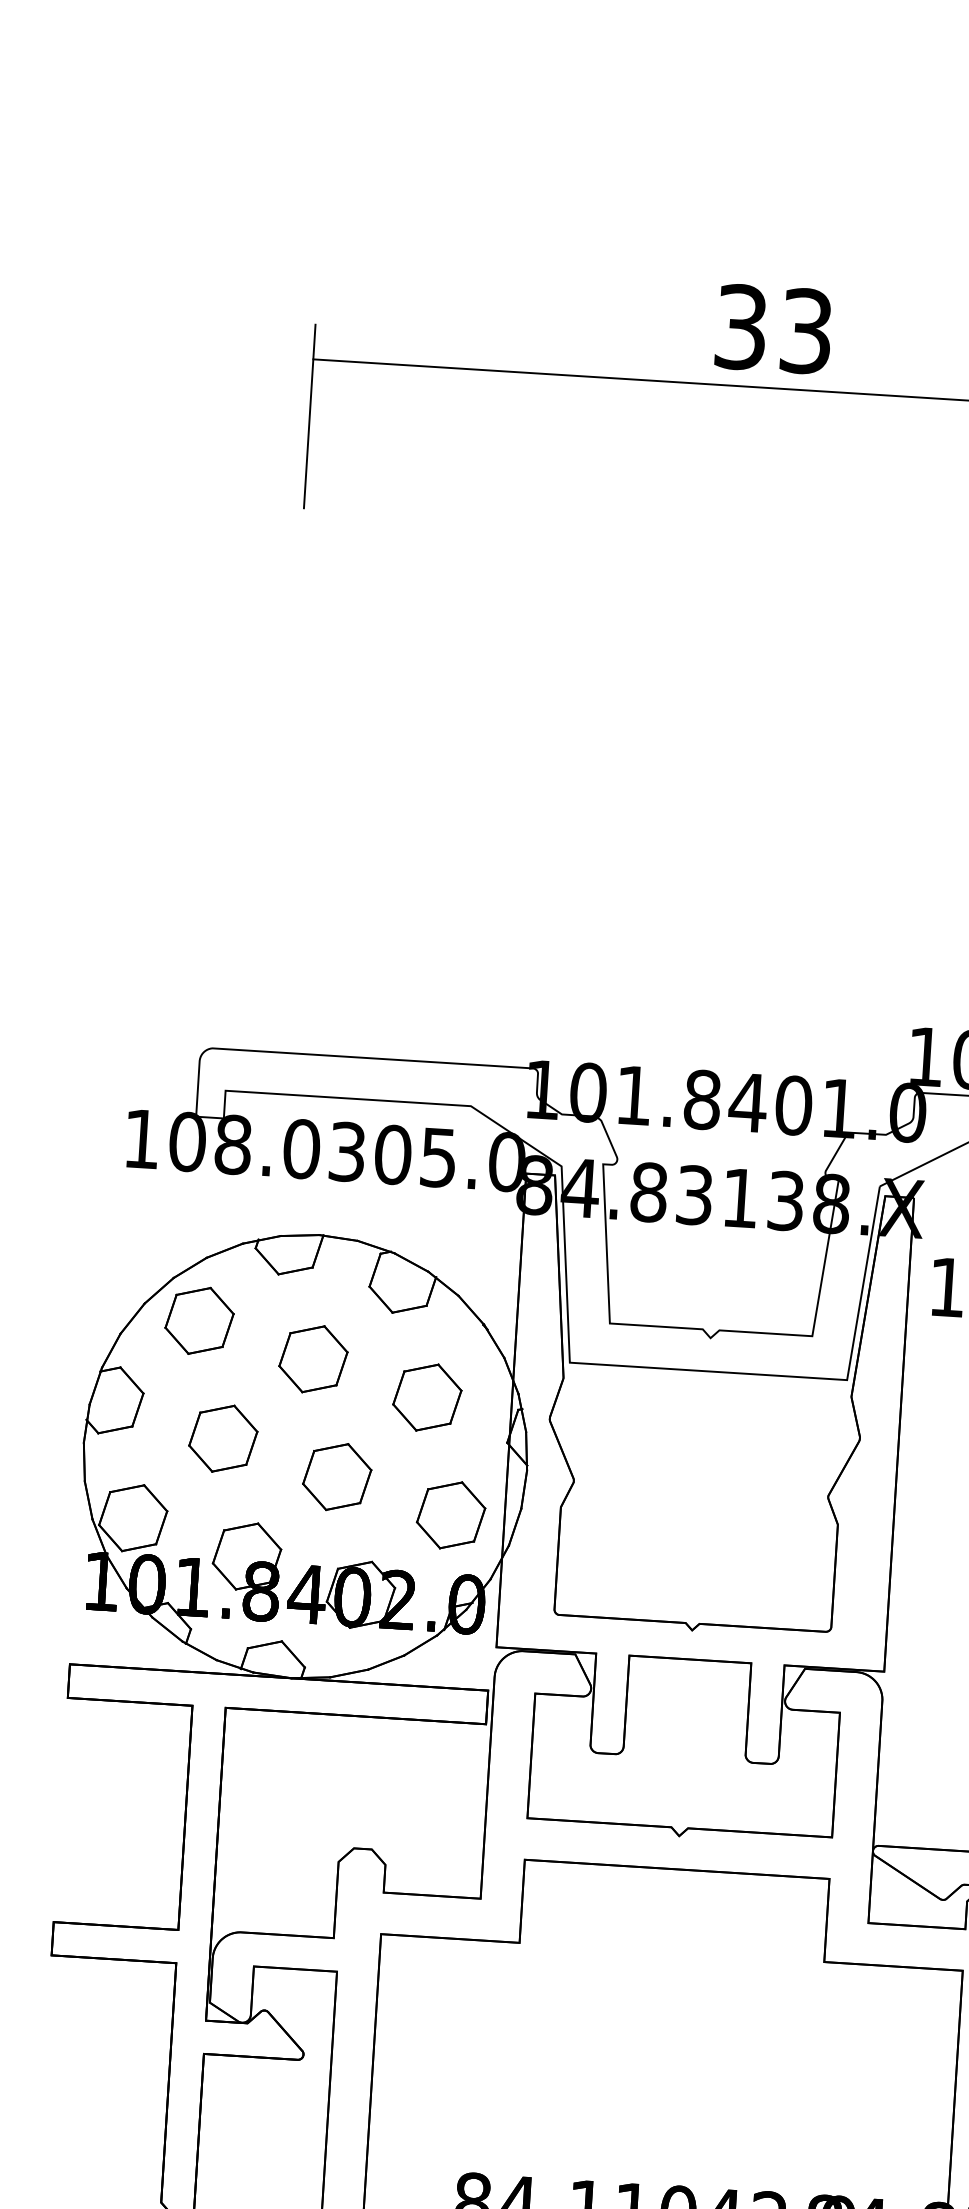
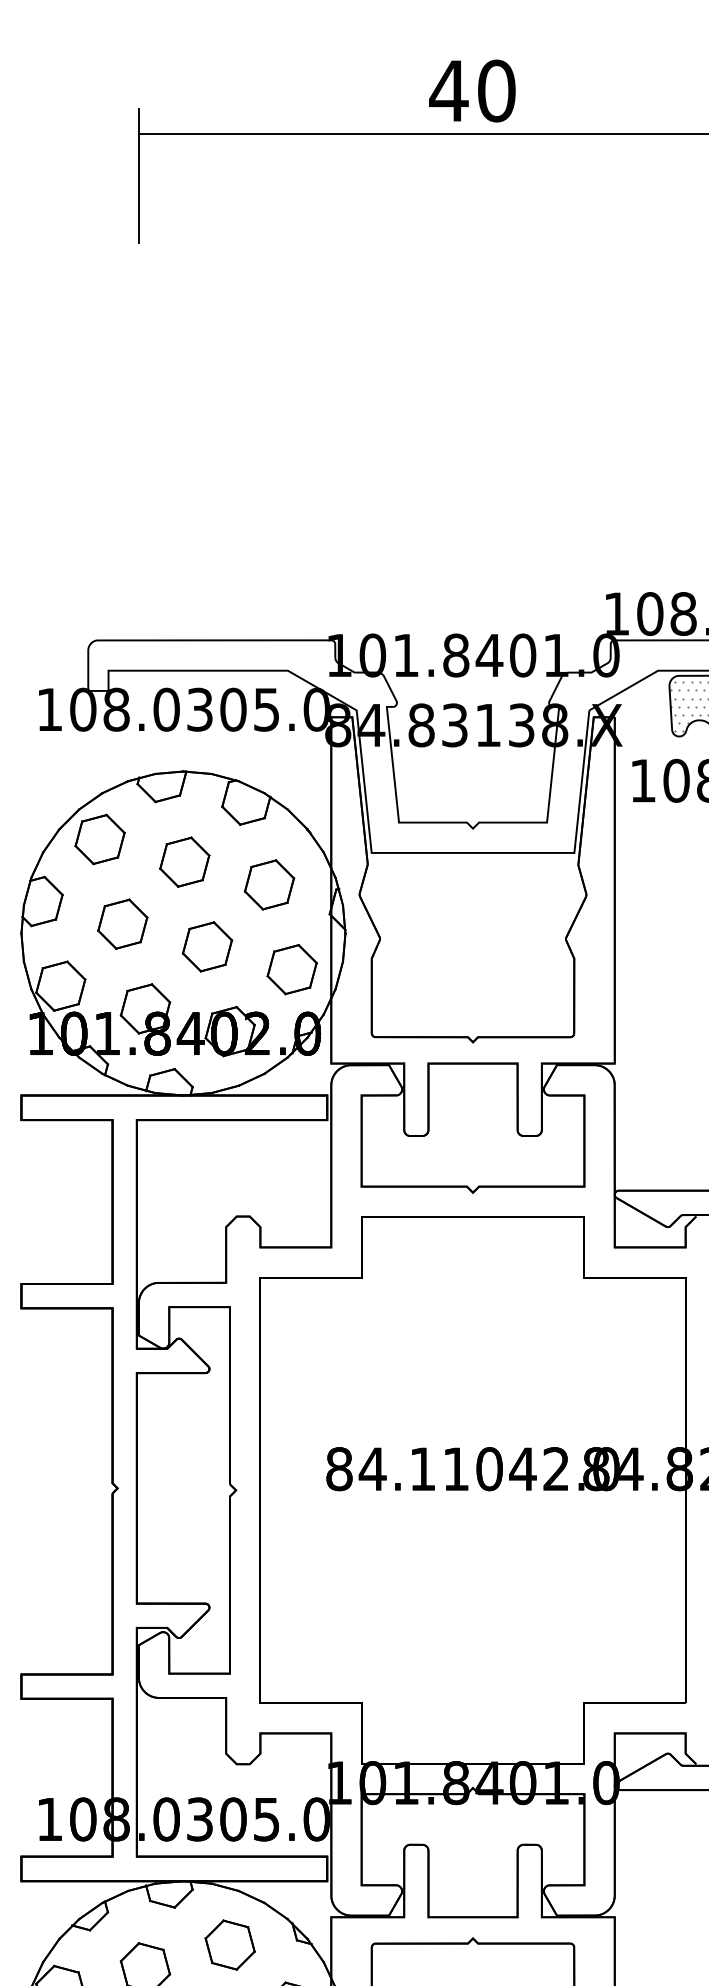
text: (773, 328) -> (472, 90), 33 -> 40

